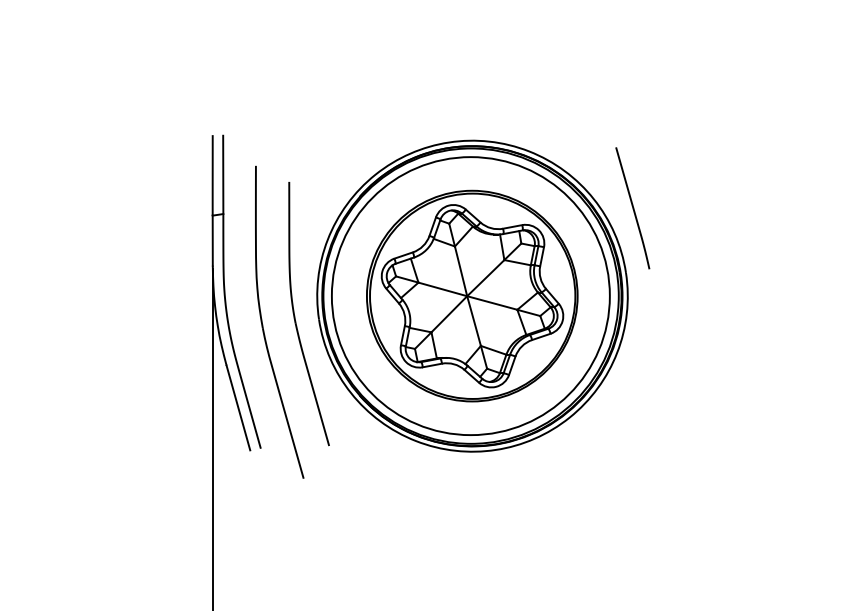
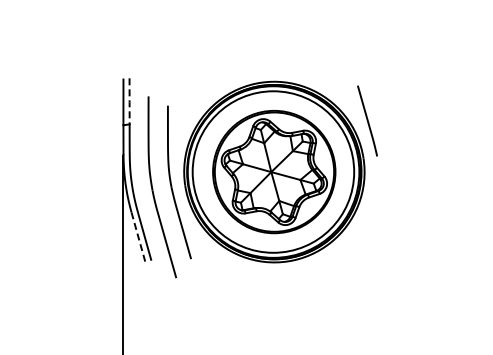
line: (223, 176) -> (129, 102), solid -> dashed
line: (238, 408) -> (138, 237), solid -> dashed

